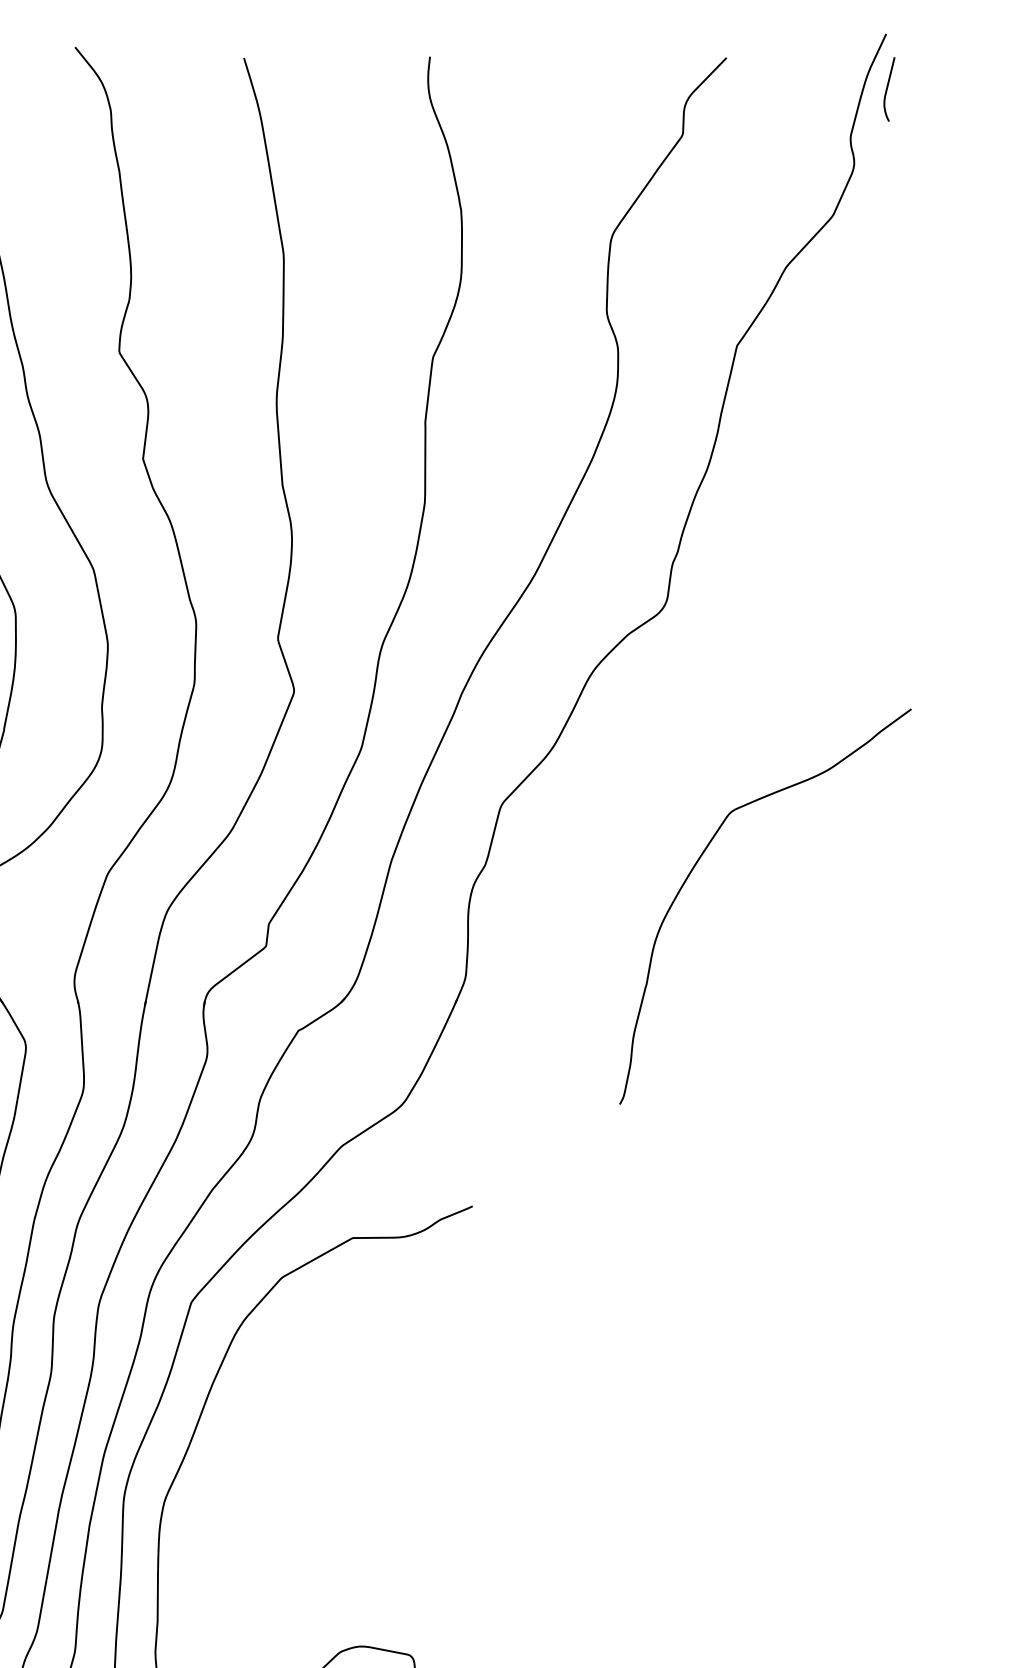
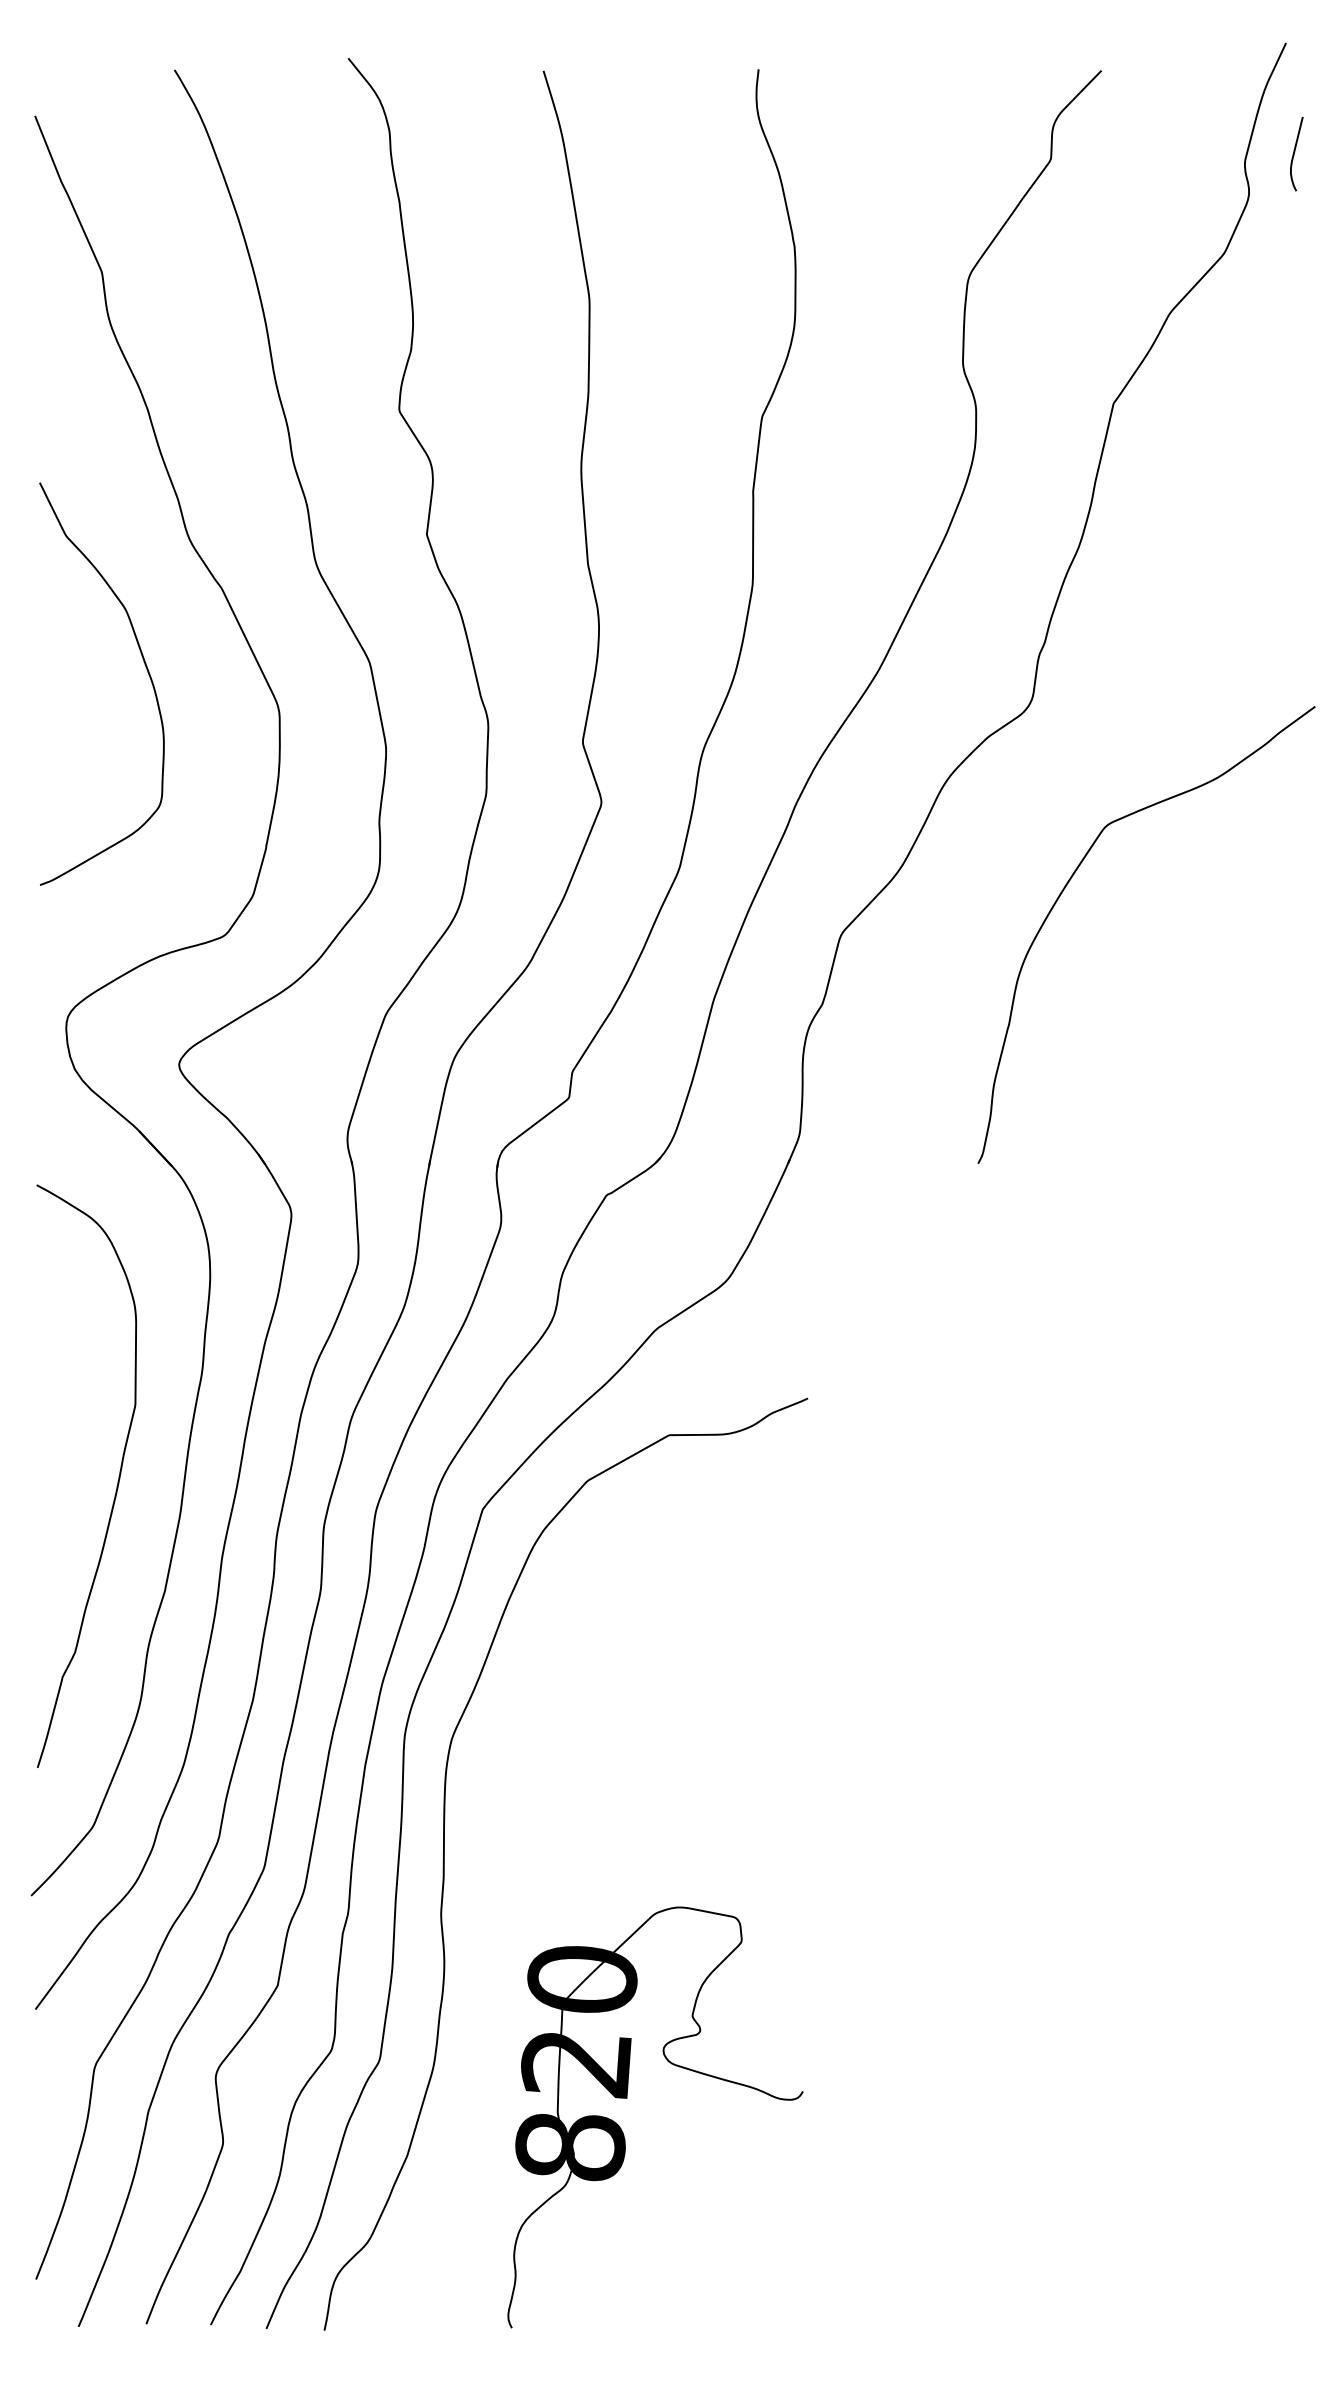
curve: (887, 88) -> (1294, 153), moved
curve: (698, 861) -> (1069, 882), moved

